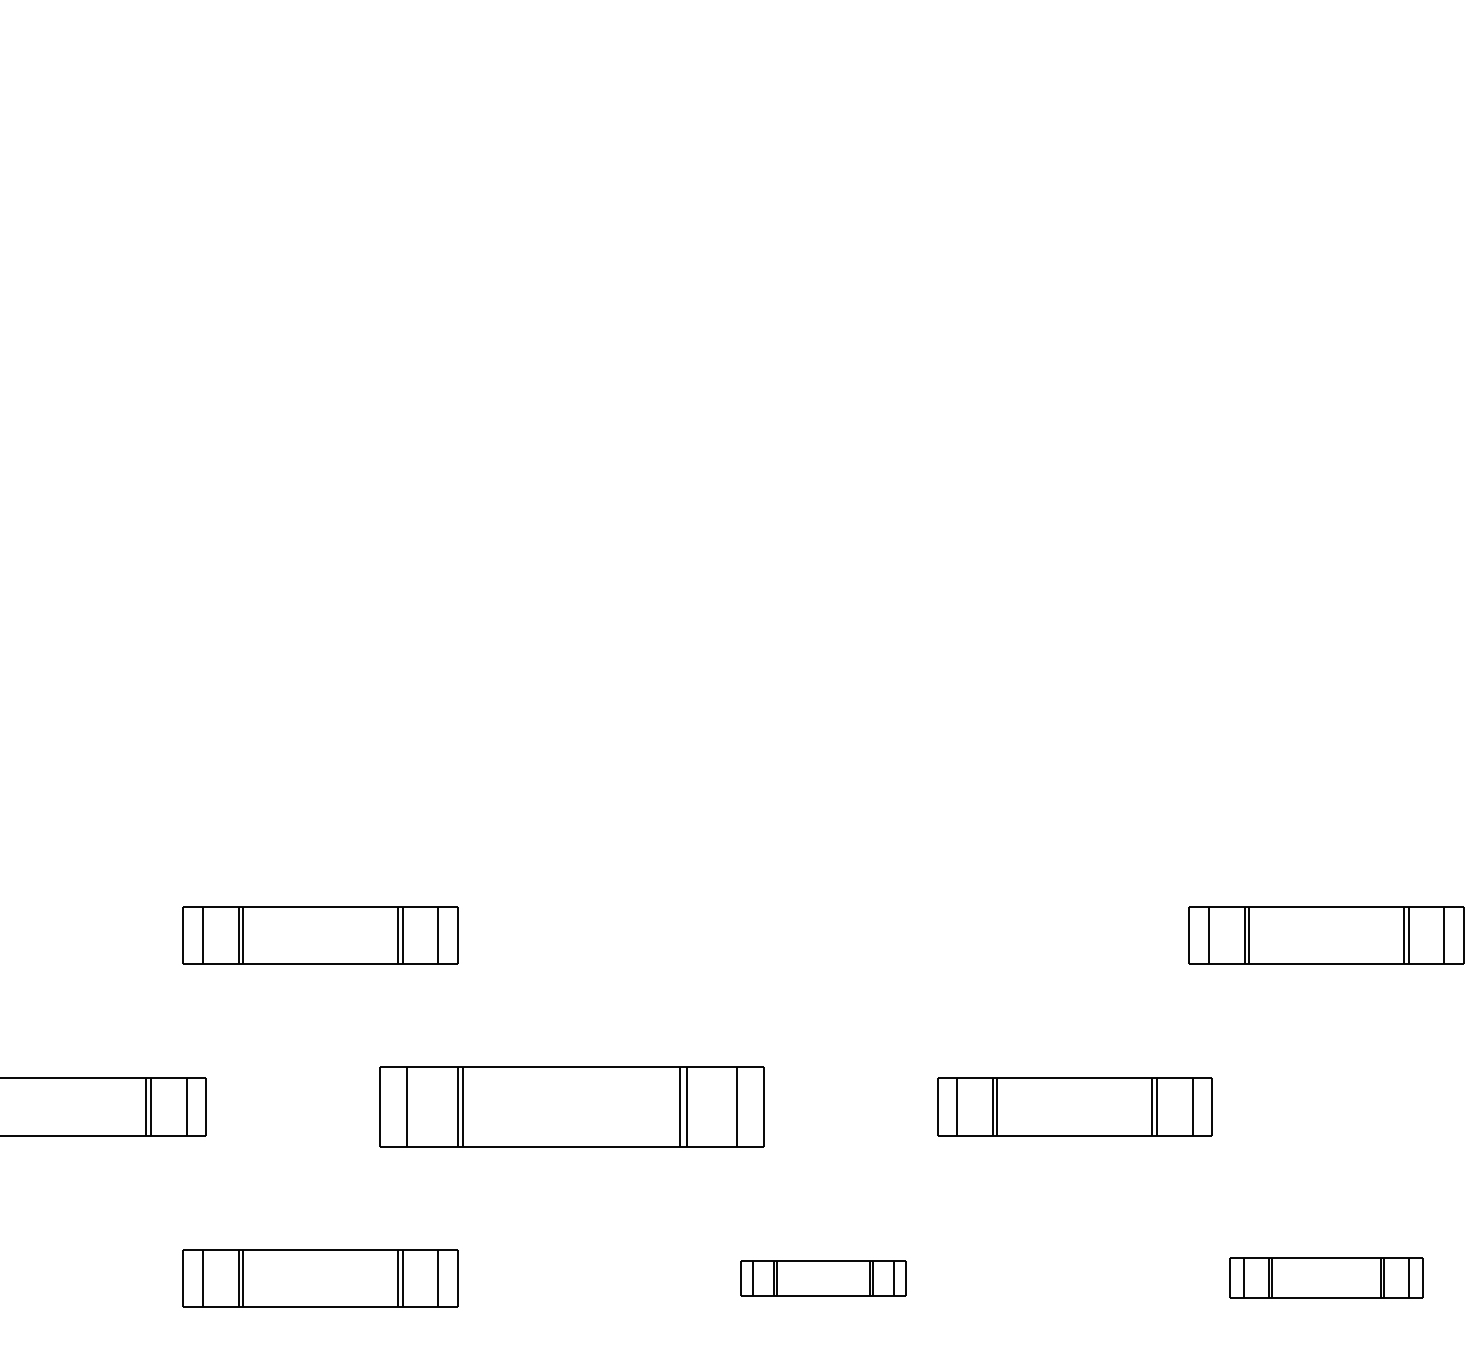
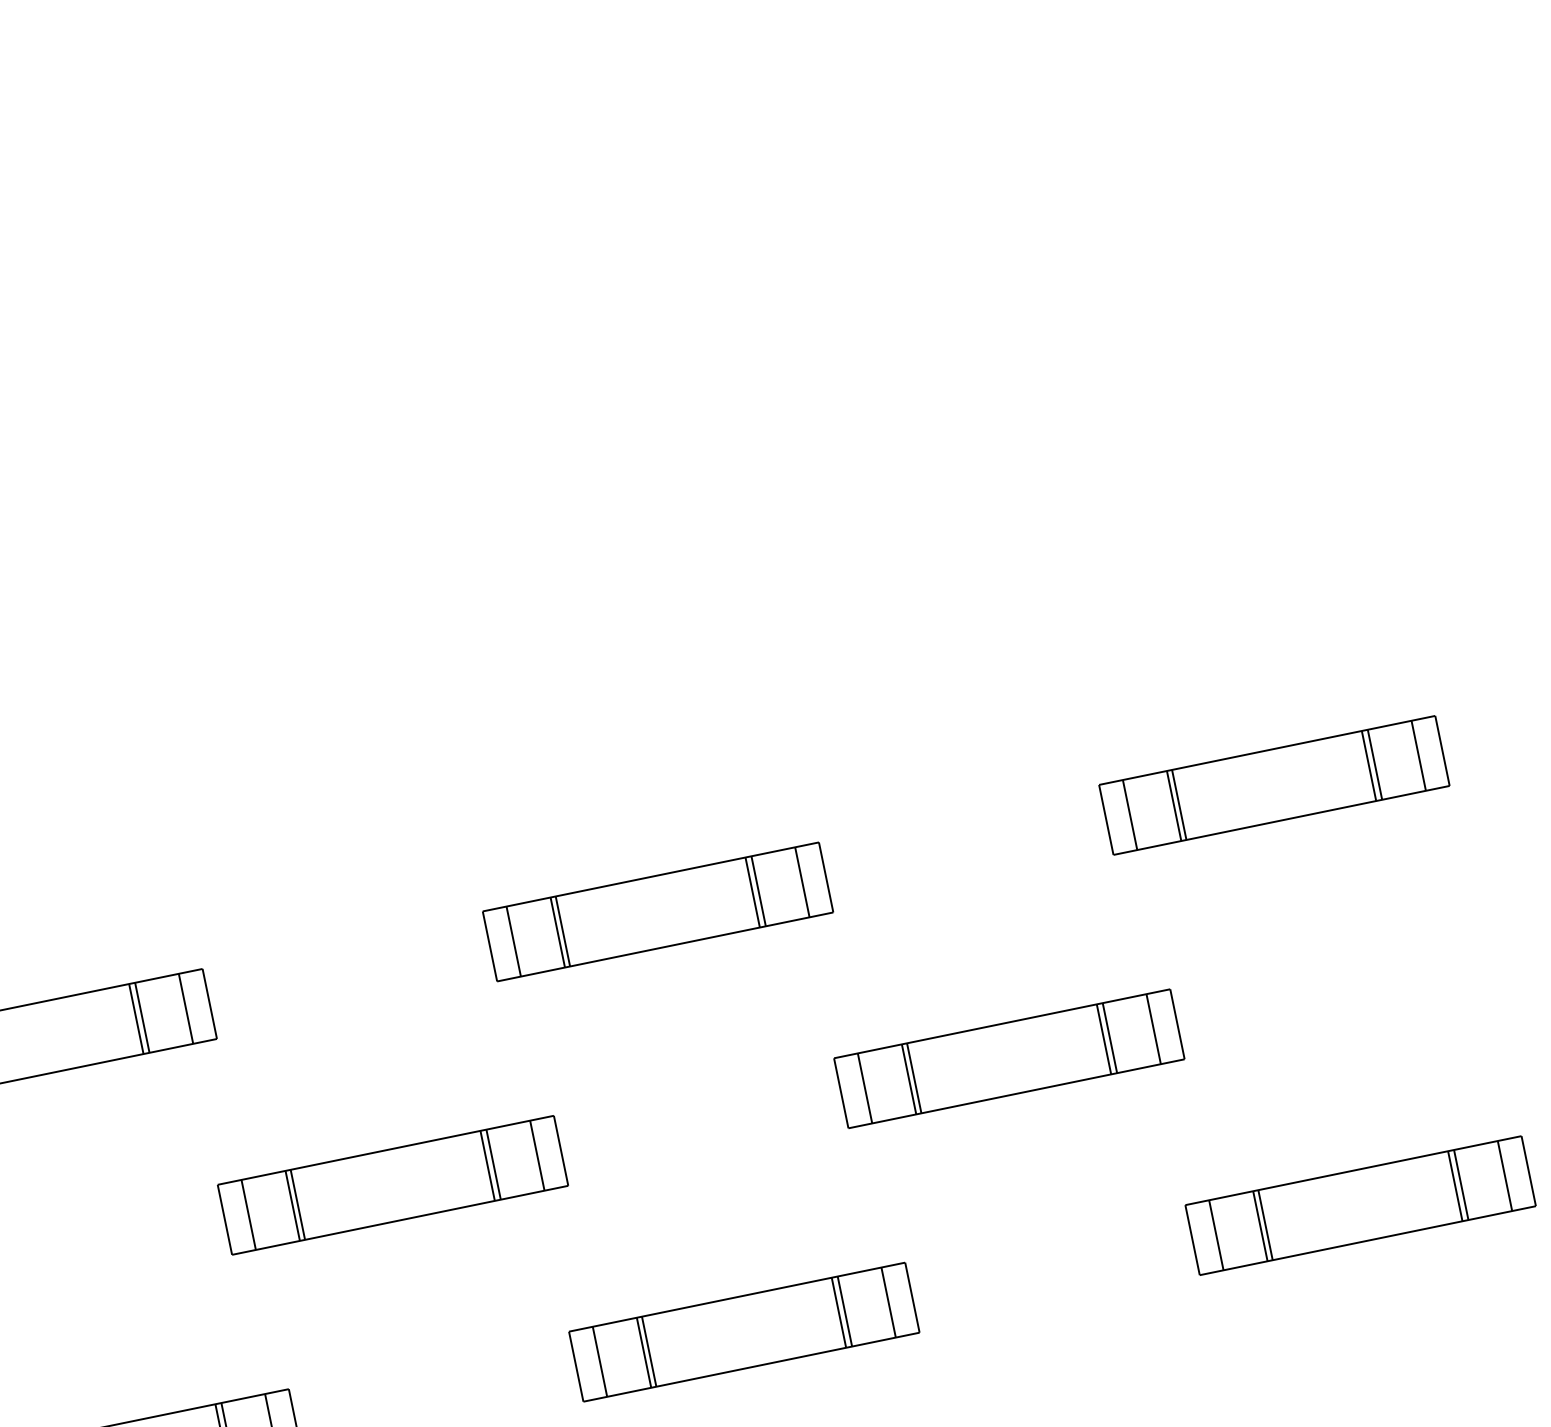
part: (823, 935) -> (657, 911), added
part: (571, 1106) -> (392, 1184), size x0.71
part: (823, 1278) -> (744, 1332), size x1.67
part: (1326, 1278) -> (1360, 1205), size x1.43

